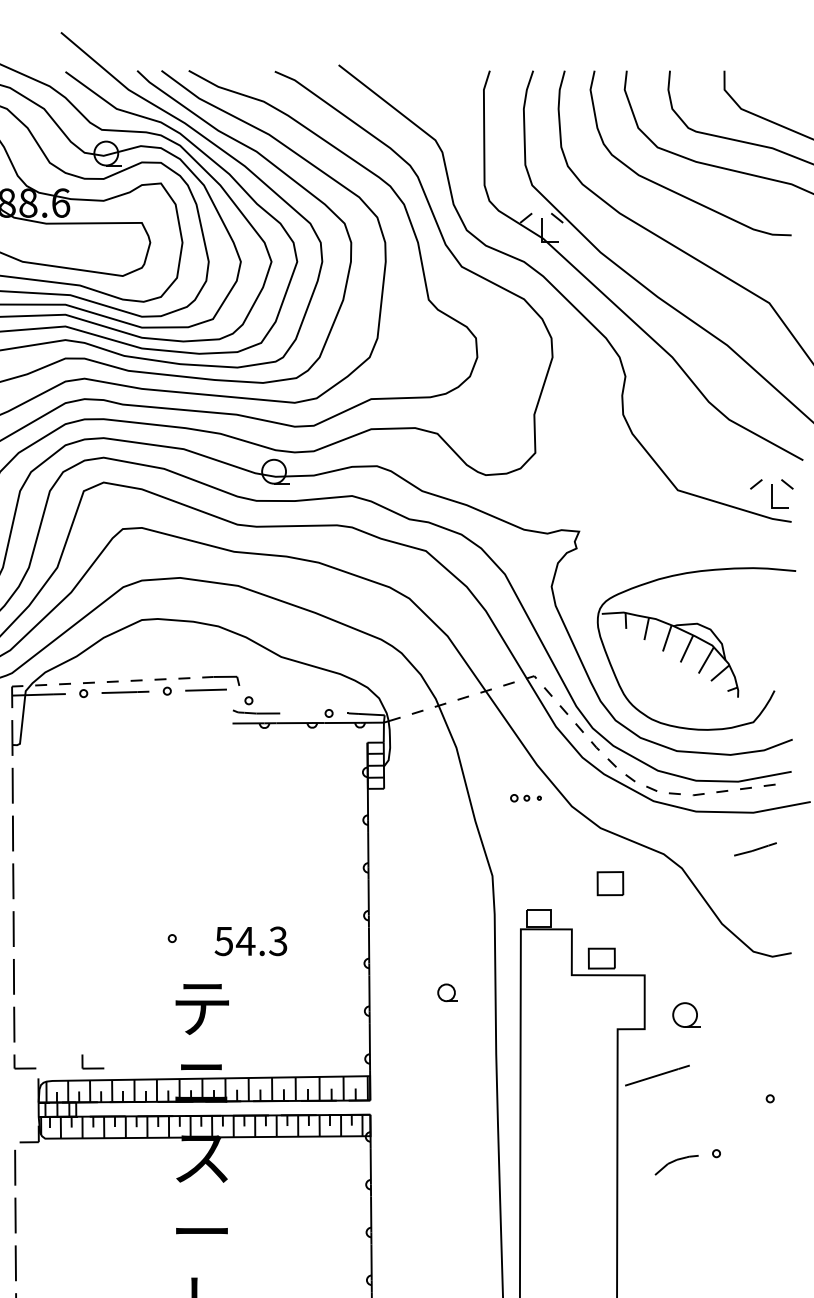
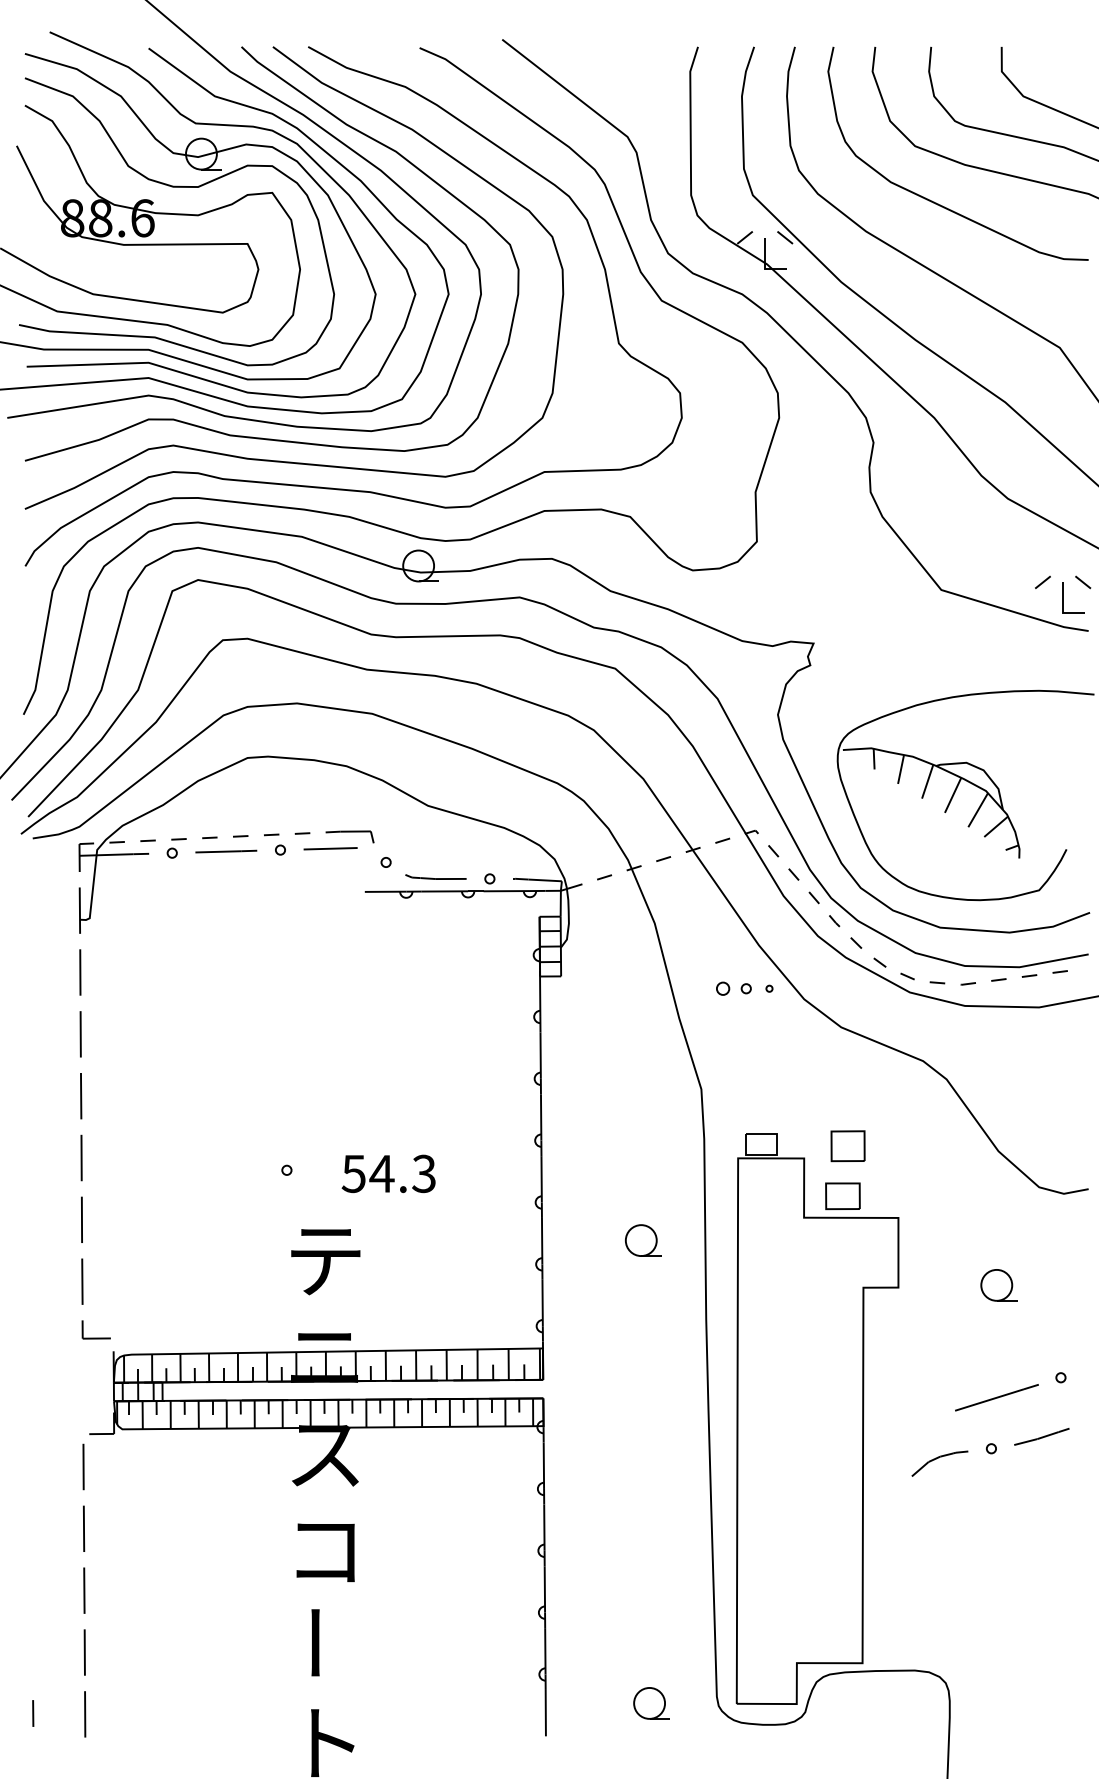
part: (256, 711) -> (435, 876), moved
part: (525, 798) -> (744, 988), size x1.43
line: (755, 849) -> (1041, 1436), moved
part: (609, 883) -> (847, 1146), moved
part: (447, 992) -> (643, 1240), size x1.43
part: (686, 1015) -> (998, 1285), moved
part: (92, 1067) -> (183, 1337), removed
line: (657, 1075) -> (996, 1397), moved
text: (201, 1233) -> (324, 1552), ー -> コ

